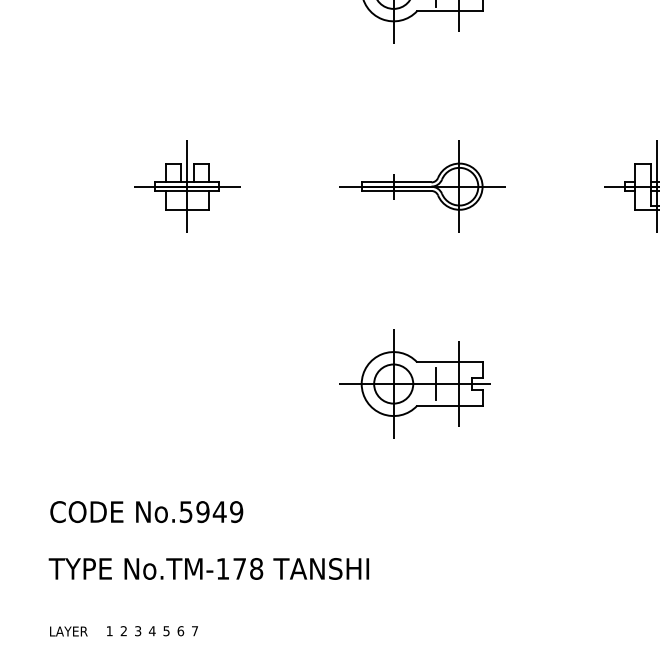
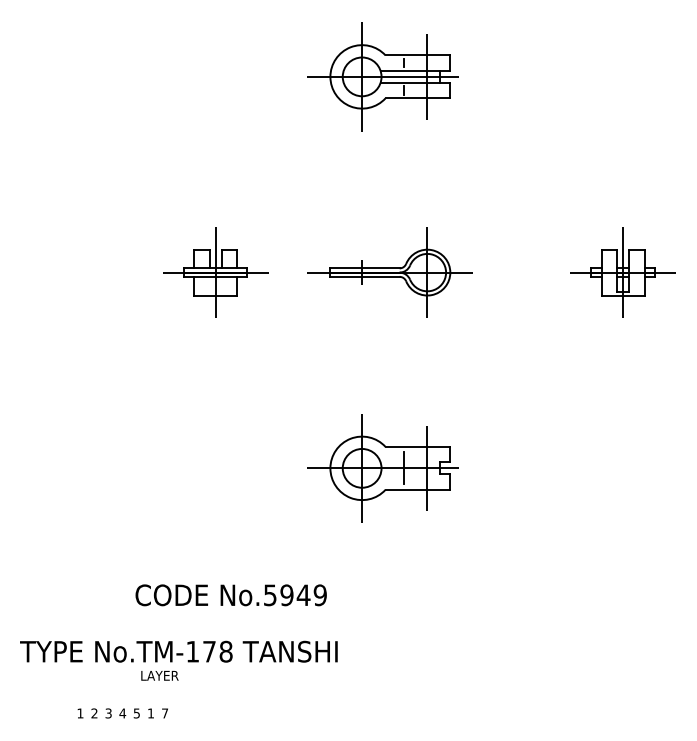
part: (187, 186) -> (215, 272), moved
text: (146, 512) -> (230, 595), moved
text: (68, 631) -> (159, 675), moved
text: (180, 631) -> (150, 713), 6 -> 1

